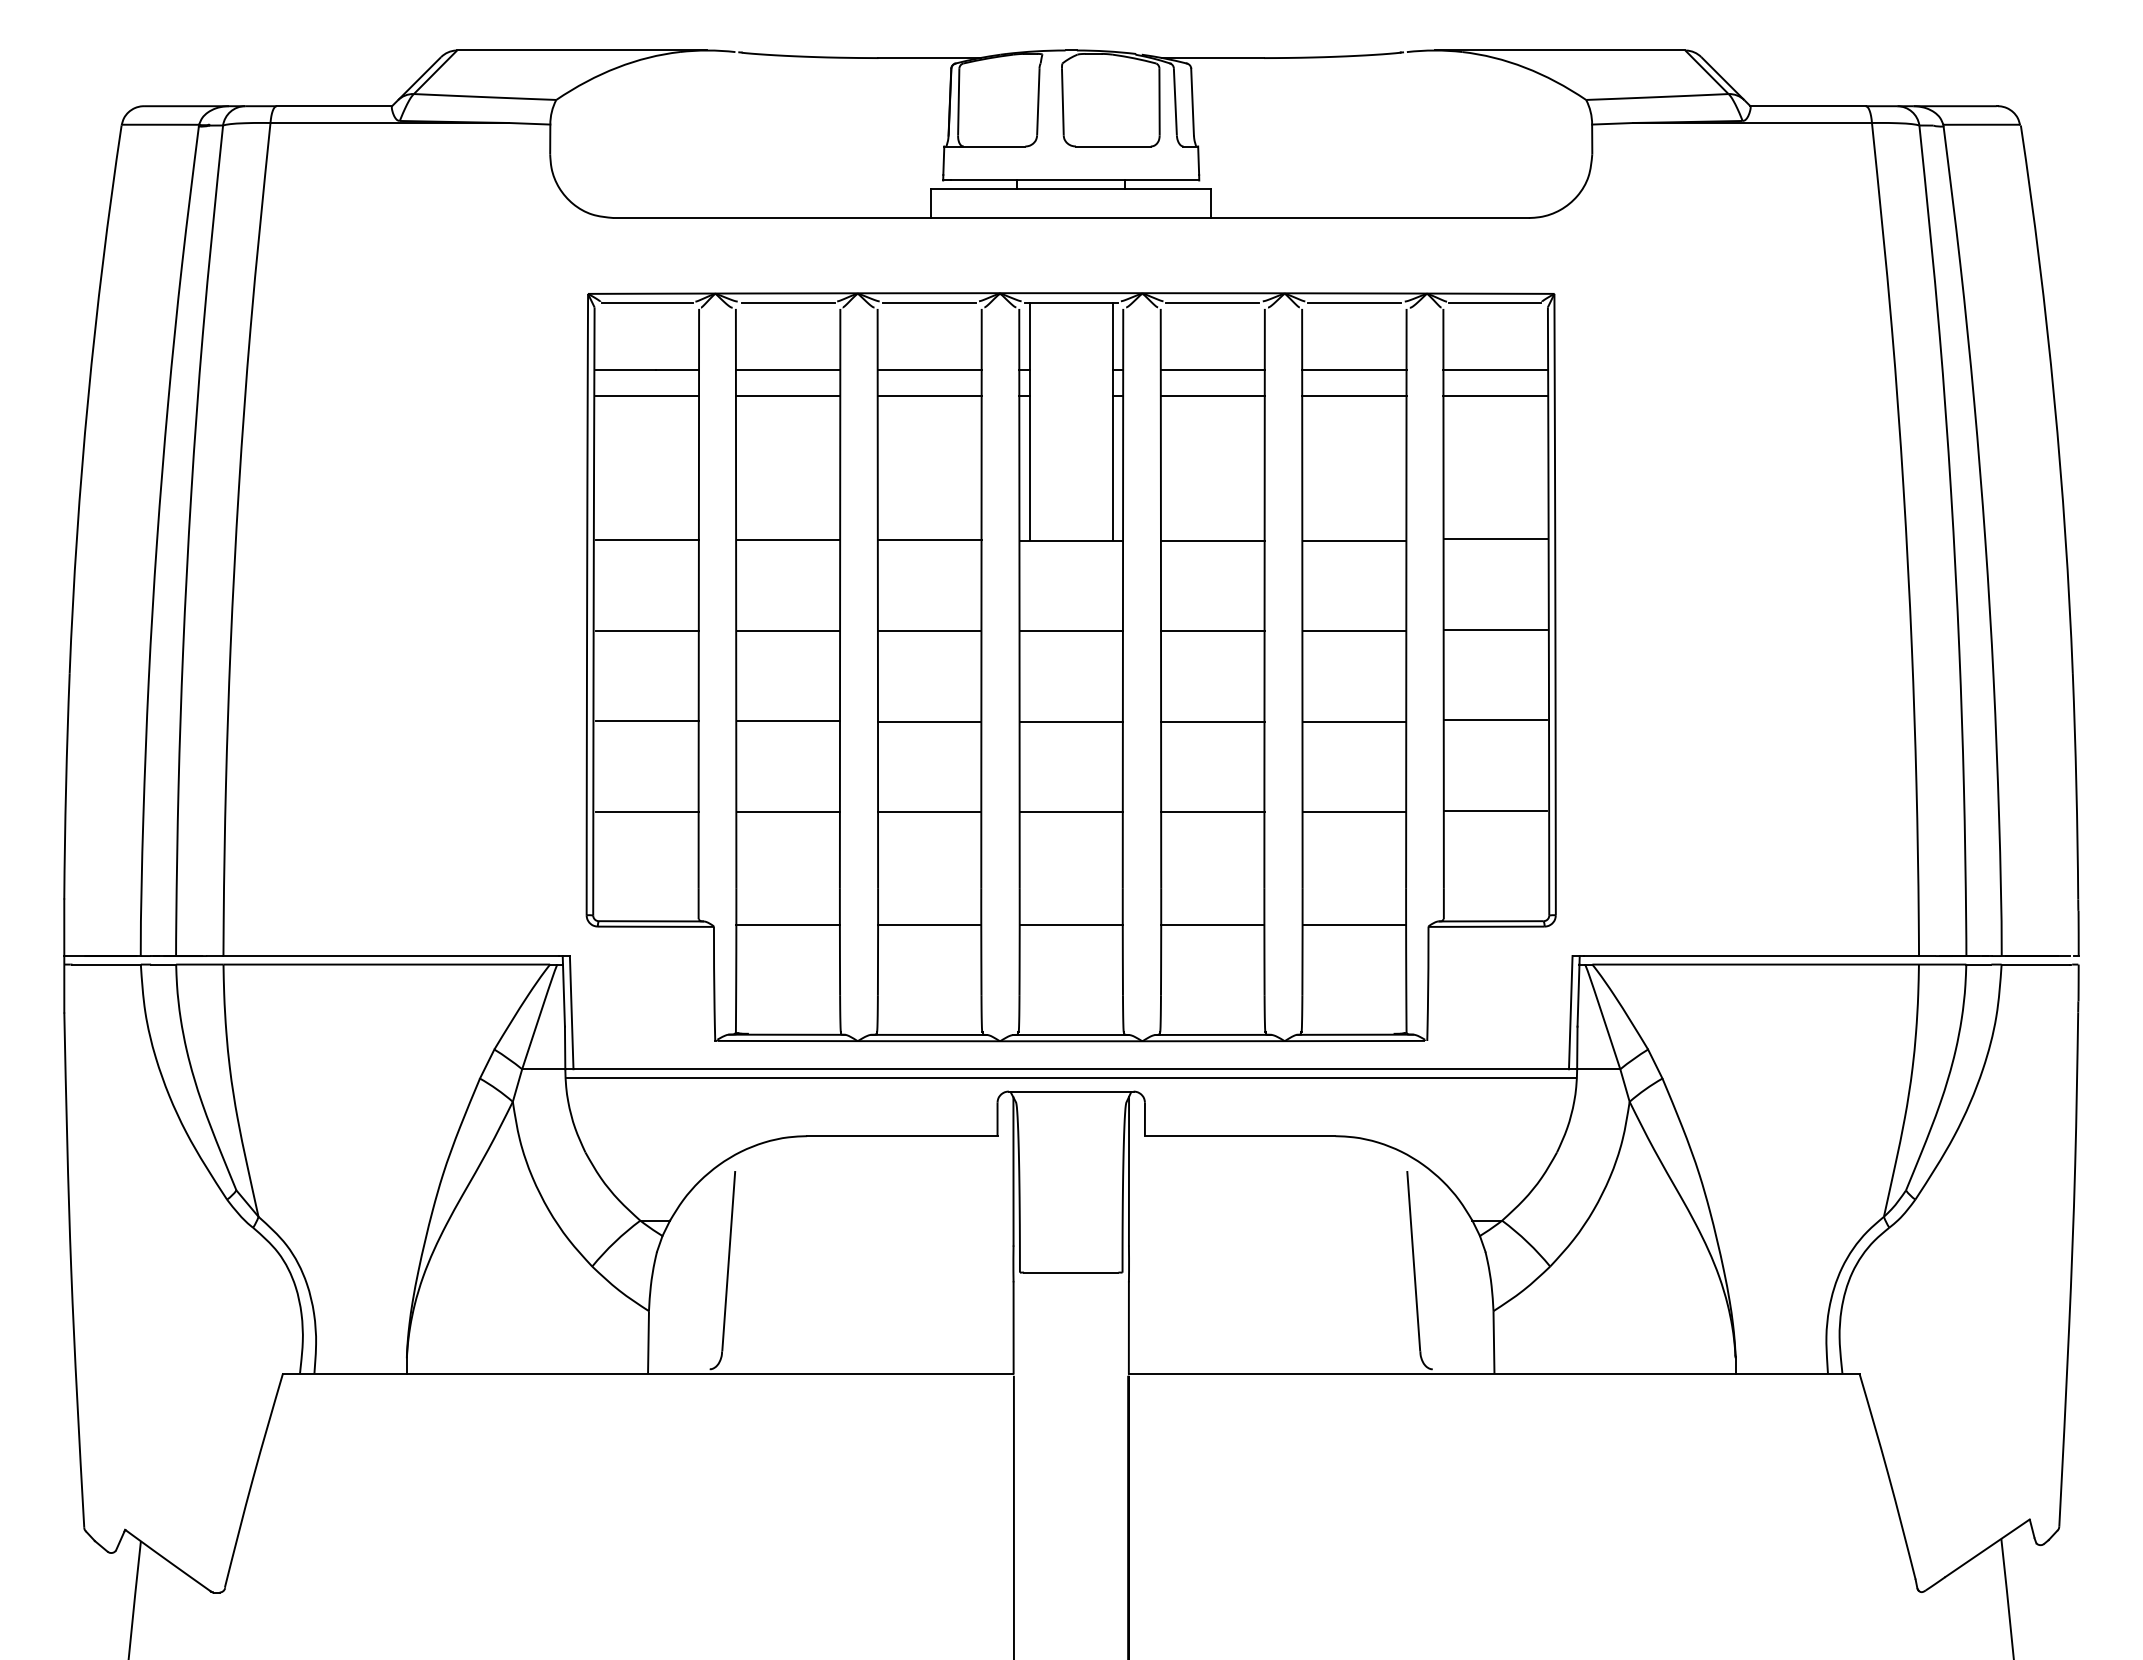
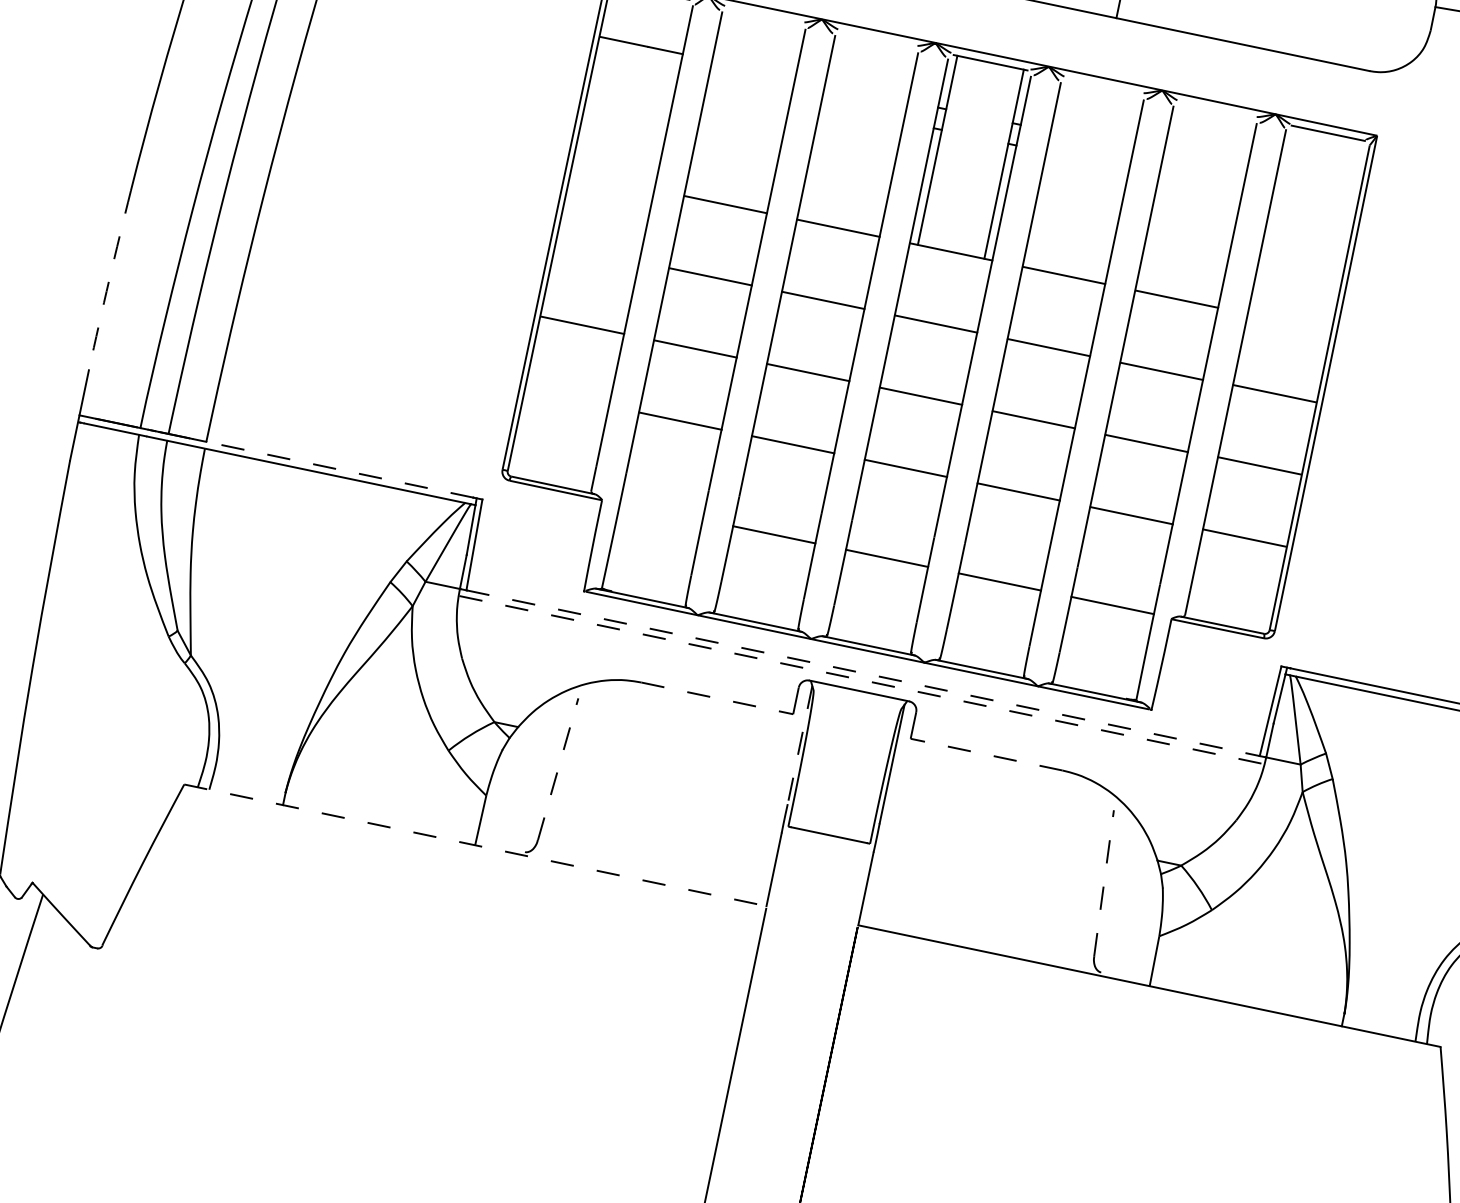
line: (787, 303) -> (764, 15), removed
line: (929, 303) -> (877, 39), removed
line: (1212, 303) -> (1103, 86), removed
line: (1353, 303) -> (1215, 109), removed
line: (787, 370) -> (753, 69), removed
line: (929, 370) -> (866, 92), removed
line: (1212, 370) -> (1091, 139), removed
line: (1354, 370) -> (1205, 163), removed
line: (1494, 370) -> (1316, 186), removed
line: (647, 396) -> (637, 66), removed
line: (787, 396) -> (748, 89), removed
line: (929, 396) -> (862, 113), removed
line: (1212, 396) -> (1087, 160), removed
line: (1354, 396) -> (1200, 184), removed
line: (1494, 396) -> (1312, 207), removed
line: (1495, 539) -> (1289, 321), removed
line: (646, 540) -> (612, 181), removed
line: (646, 630) -> (597, 252), removed
arc: (66, 786) -> (109, 280), solid -> dashed
line: (646, 811) -> (567, 397), removed
line: (787, 925) -> (660, 511), removed
line: (391, 956) -> (340, 470), solid -> dashed
line: (1071, 1069) -> (863, 673), solid -> dashed
line: (1071, 1077) -> (861, 679), solid -> dashed
line: (902, 1136) -> (717, 698), solid -> dashed
line: (1239, 1136) -> (985, 754), solid -> dashed
line: (1013, 1172) -> (799, 745), solid -> dashed
line: (728, 1260) -> (558, 768), solid -> dashed
line: (1413, 1260) -> (1104, 882), solid -> dashed
line: (648, 1373) -> (475, 845), solid -> dashed

